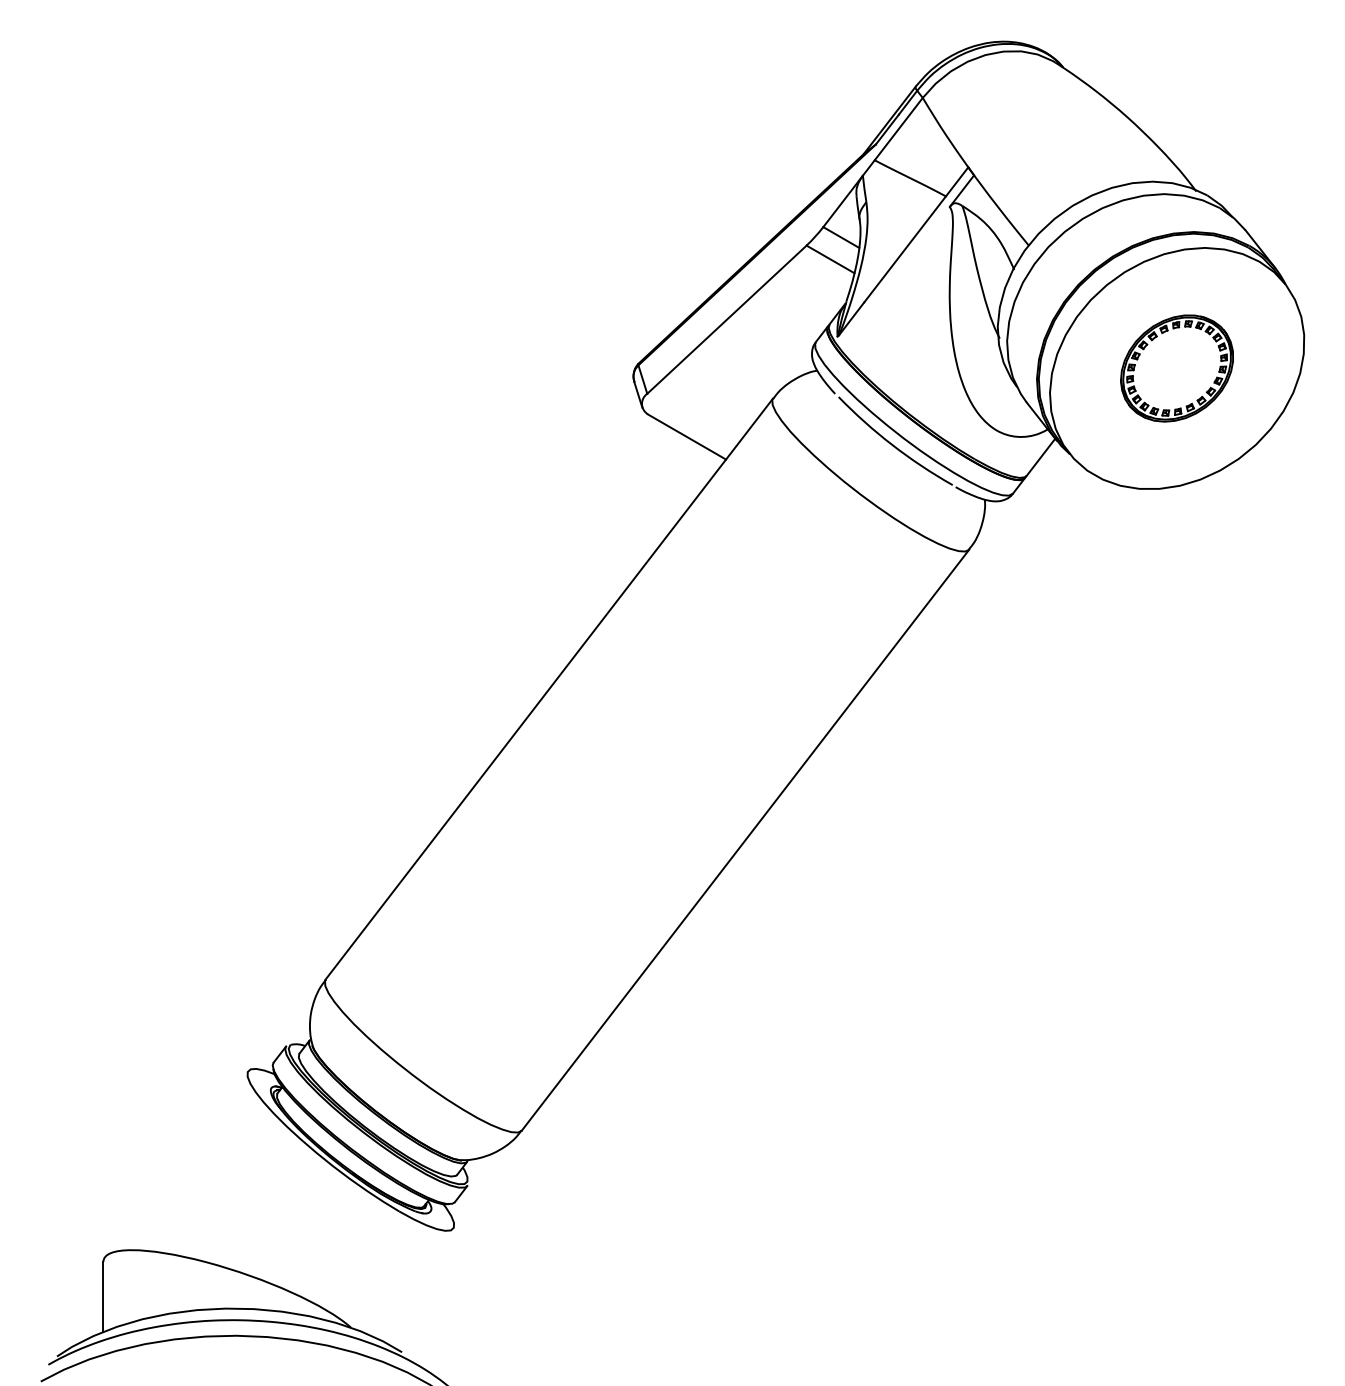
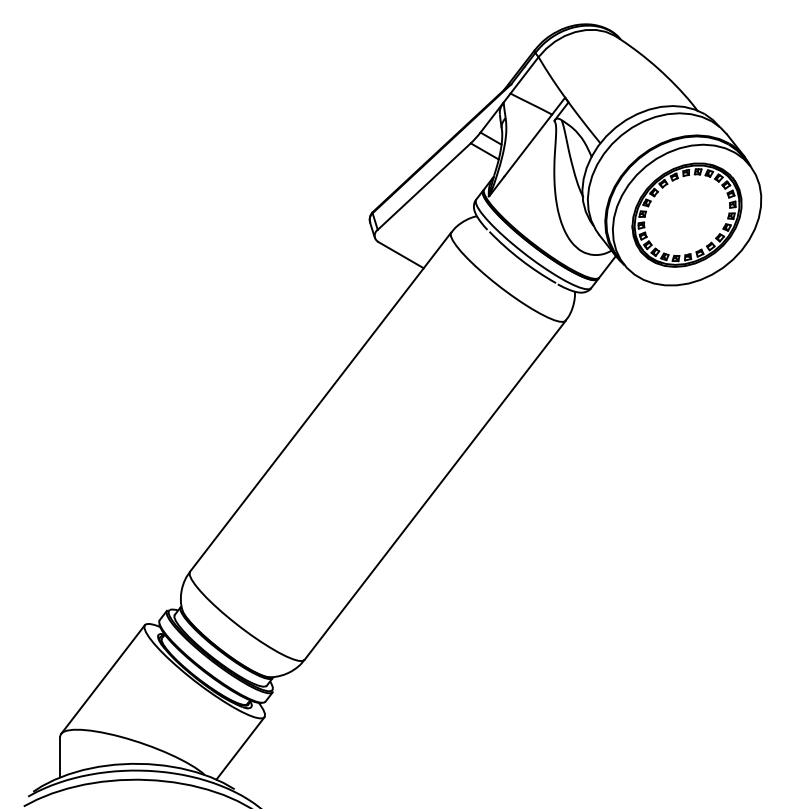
part: (1176, 367) -> (686, 214), size x1.67
line: (175, 1164) -> (102, 679), added
line: (412, 1282) -> (240, 748), added

